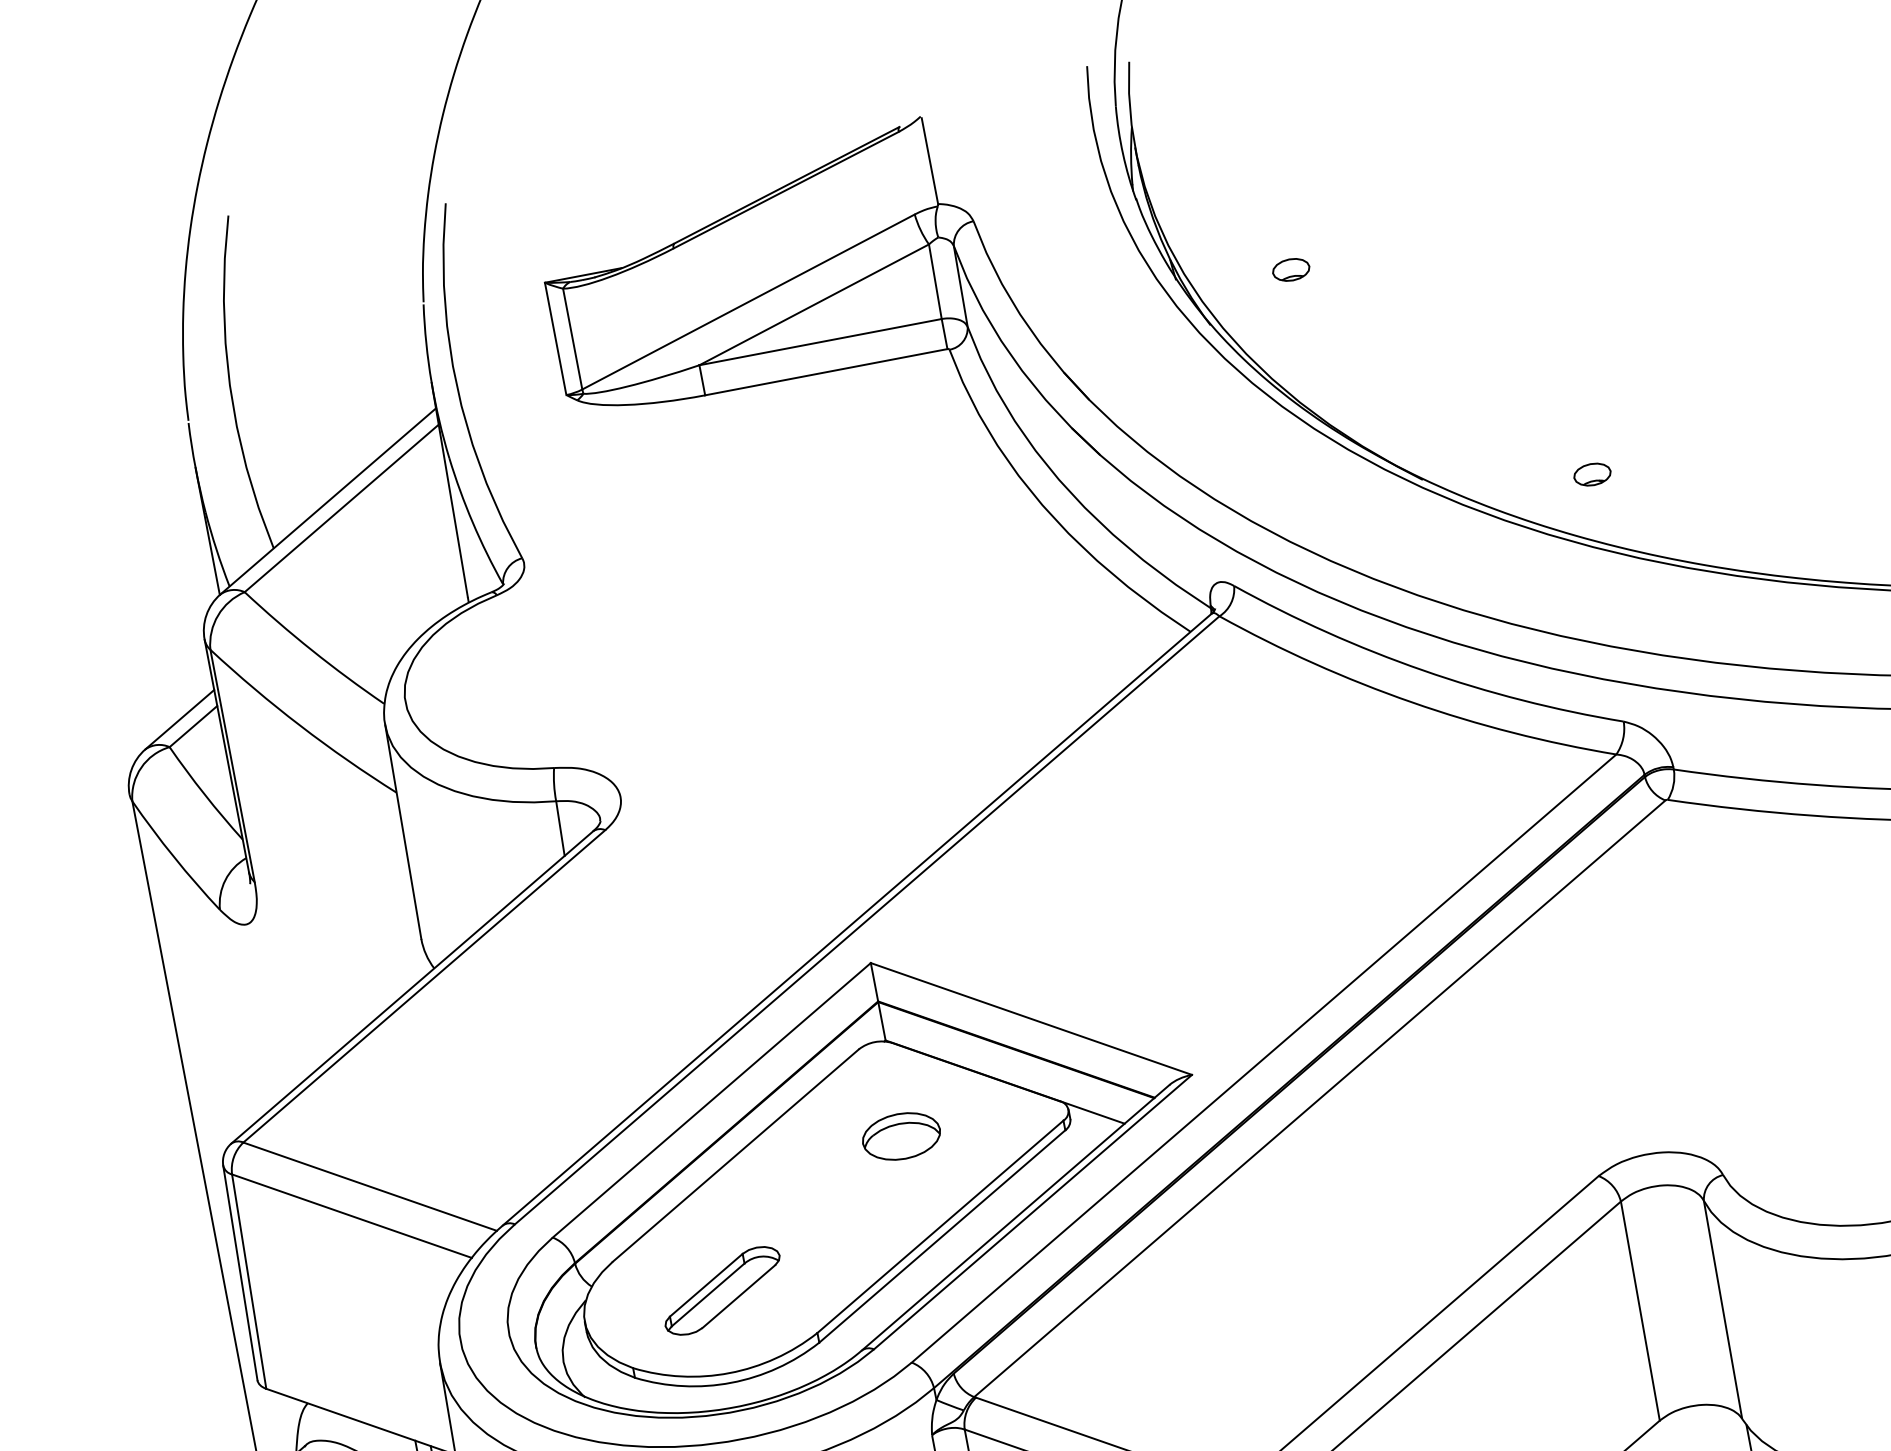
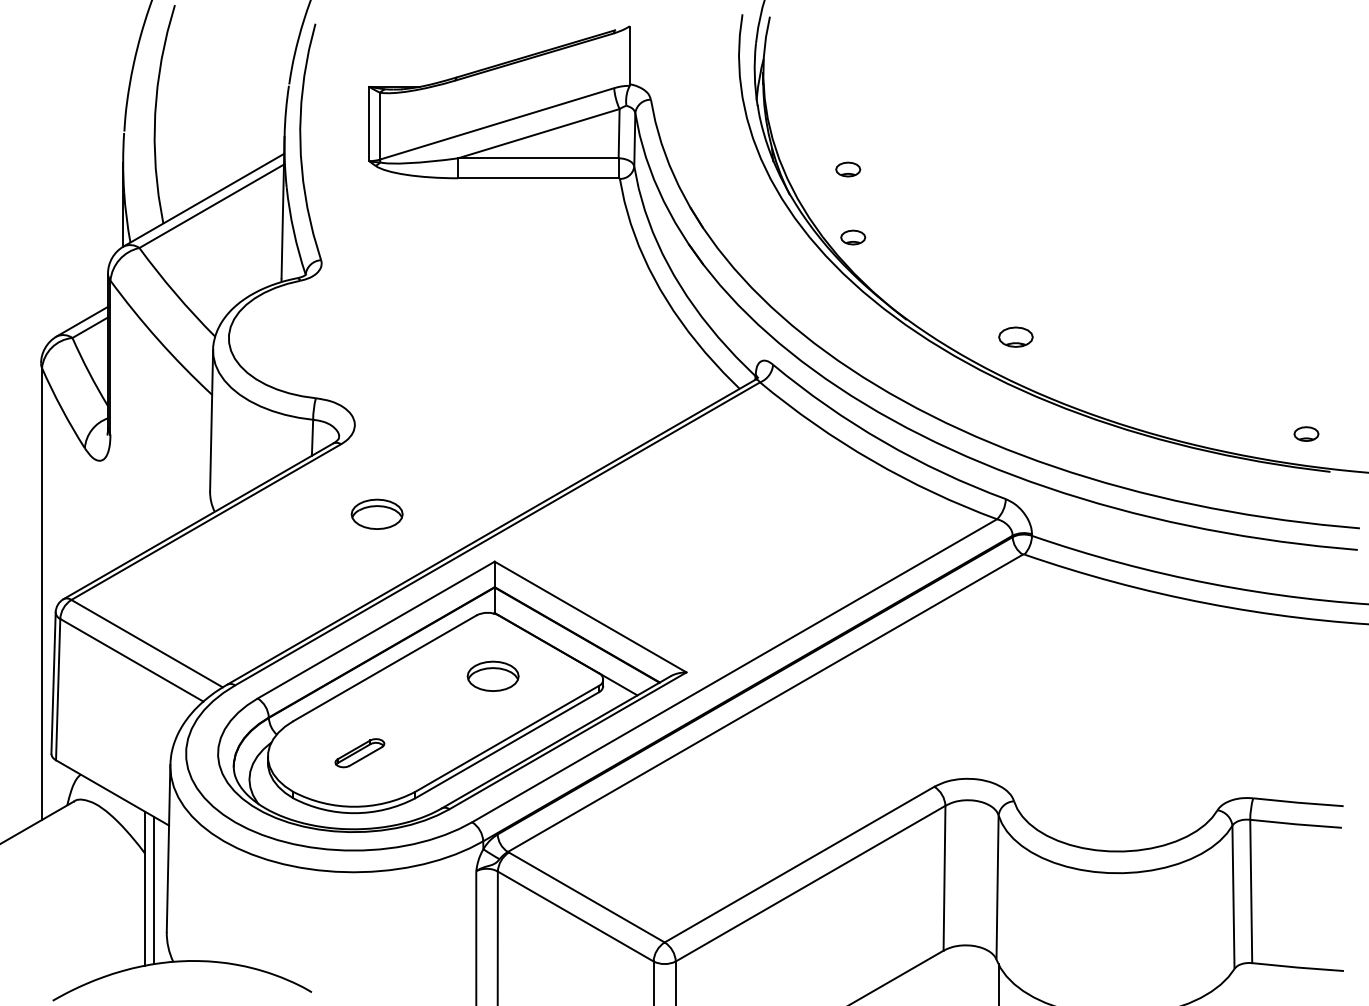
part: (1318, 370) -> (853, 237), added
part: (1591, 475) -> (1015, 337), size x1.4
part: (678, 924) -> (376, 513), added
part: (721, 1289) -> (359, 752), size x0.6

